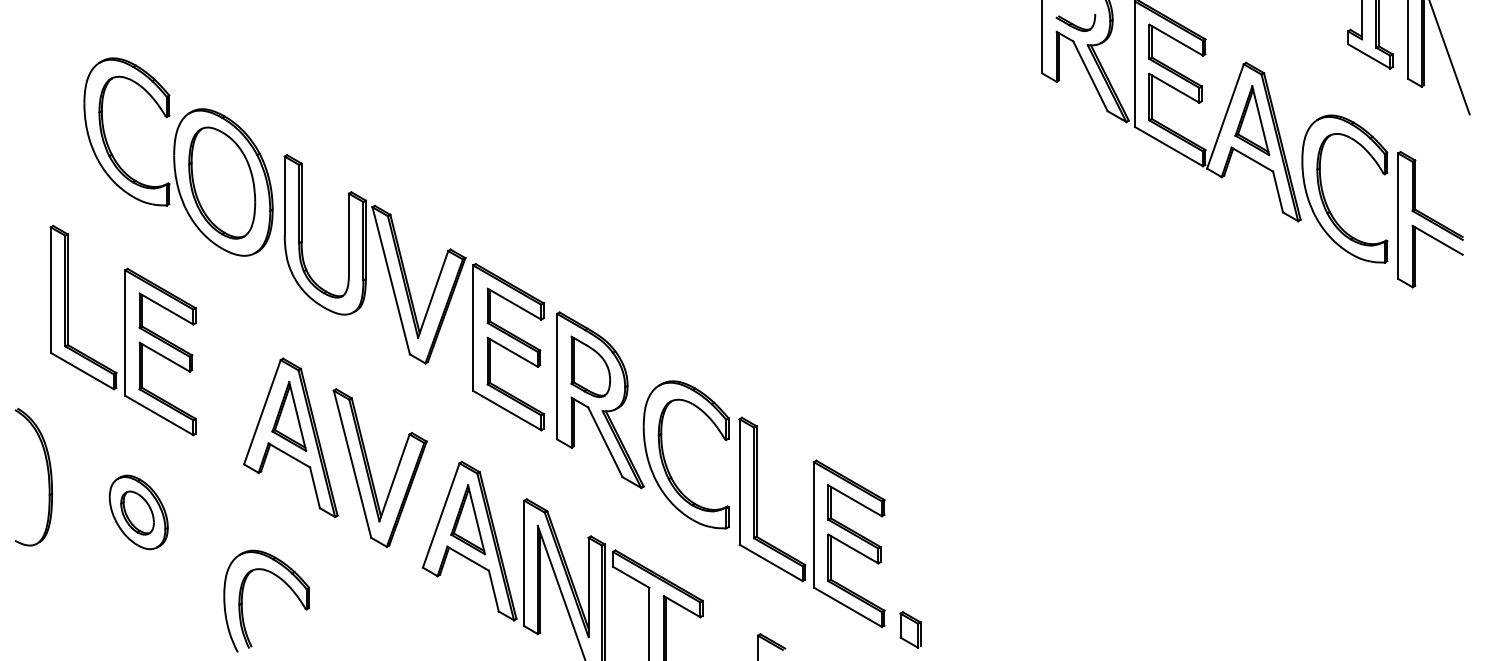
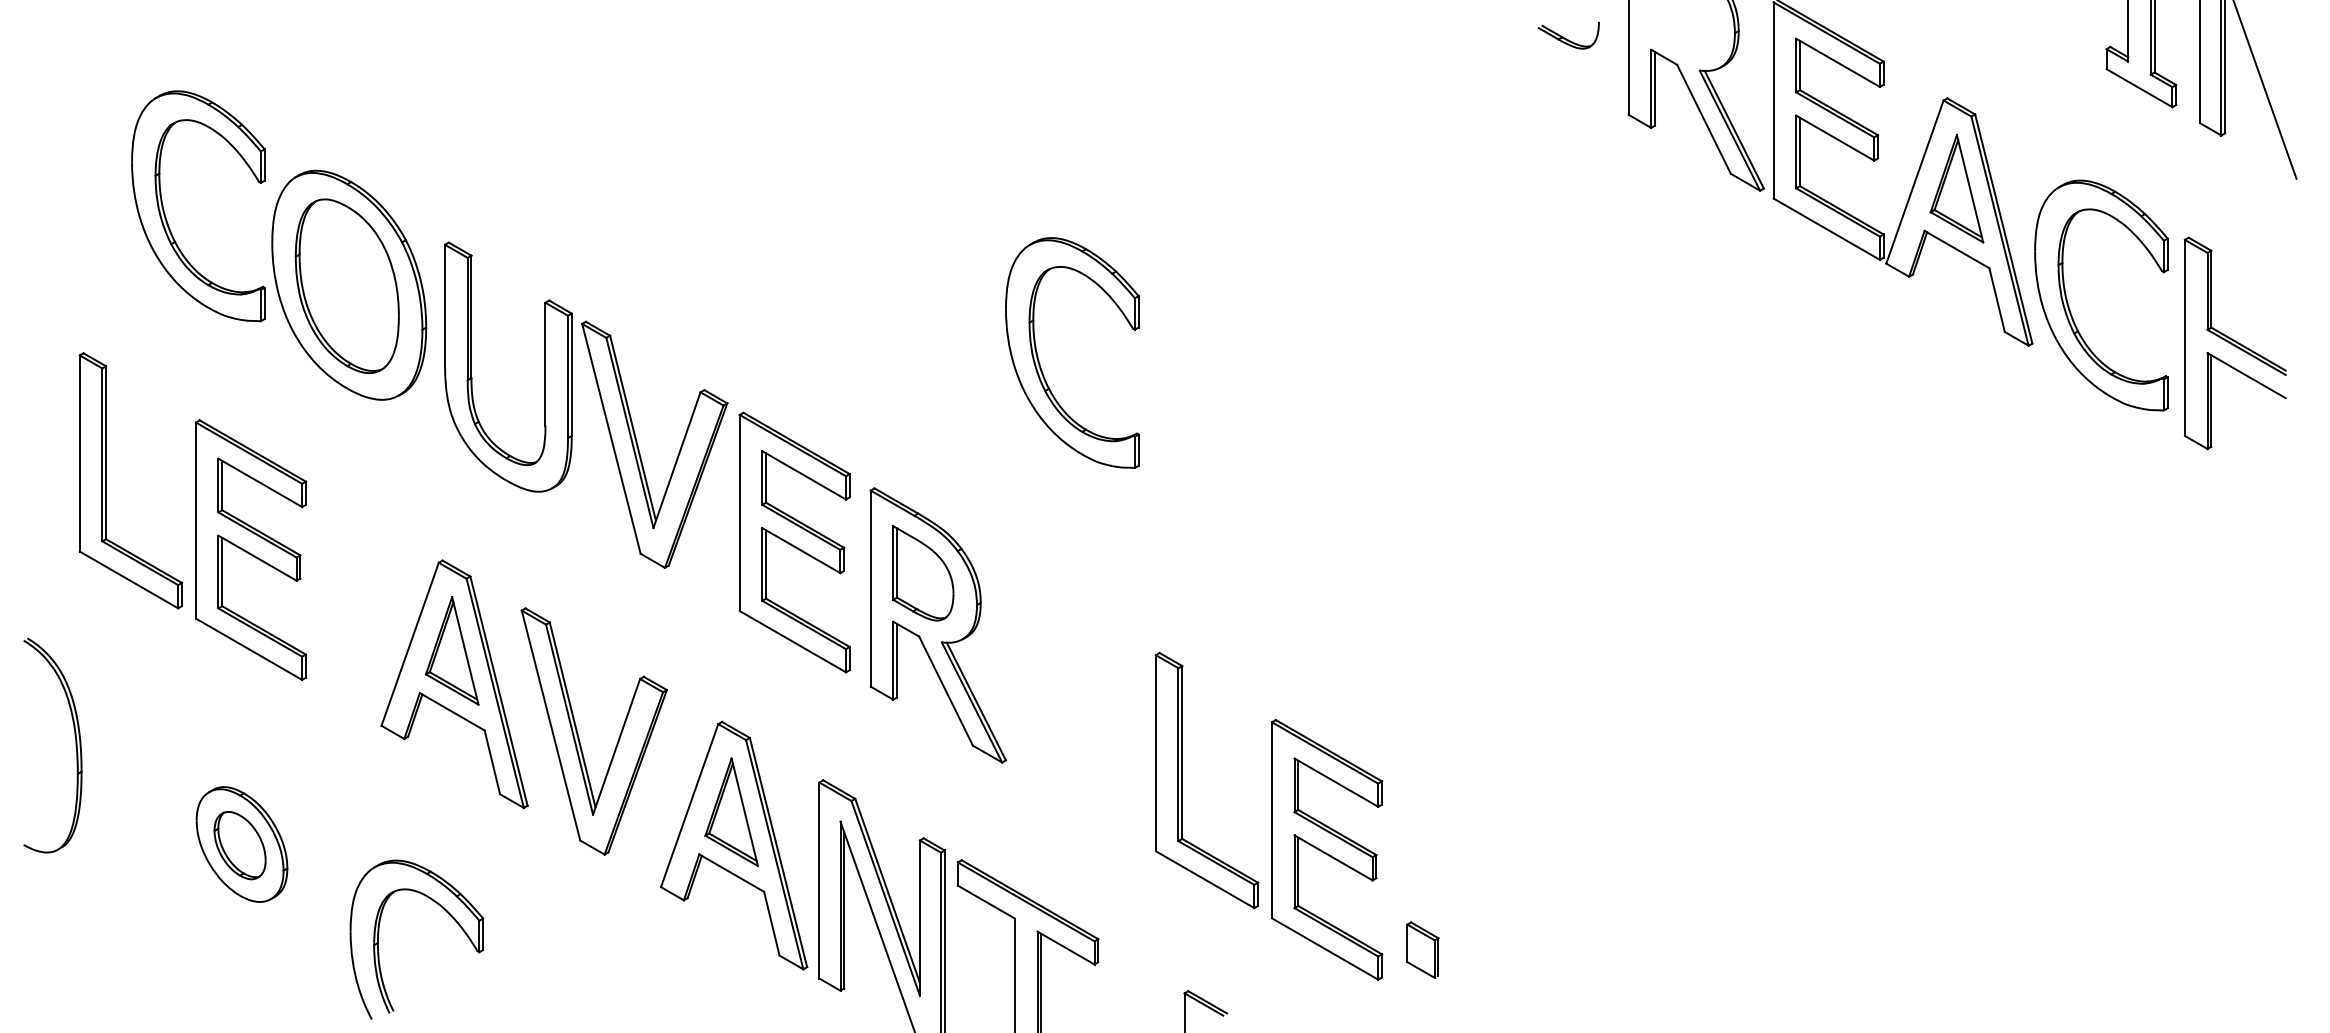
part: (1075, 22) -> (1568, 35), moved
part: (665, 459) -> (1040, 360), moved
part: (138, 512) -> (241, 844), moved
part: (910, 629) -> (1422, 949), moved

